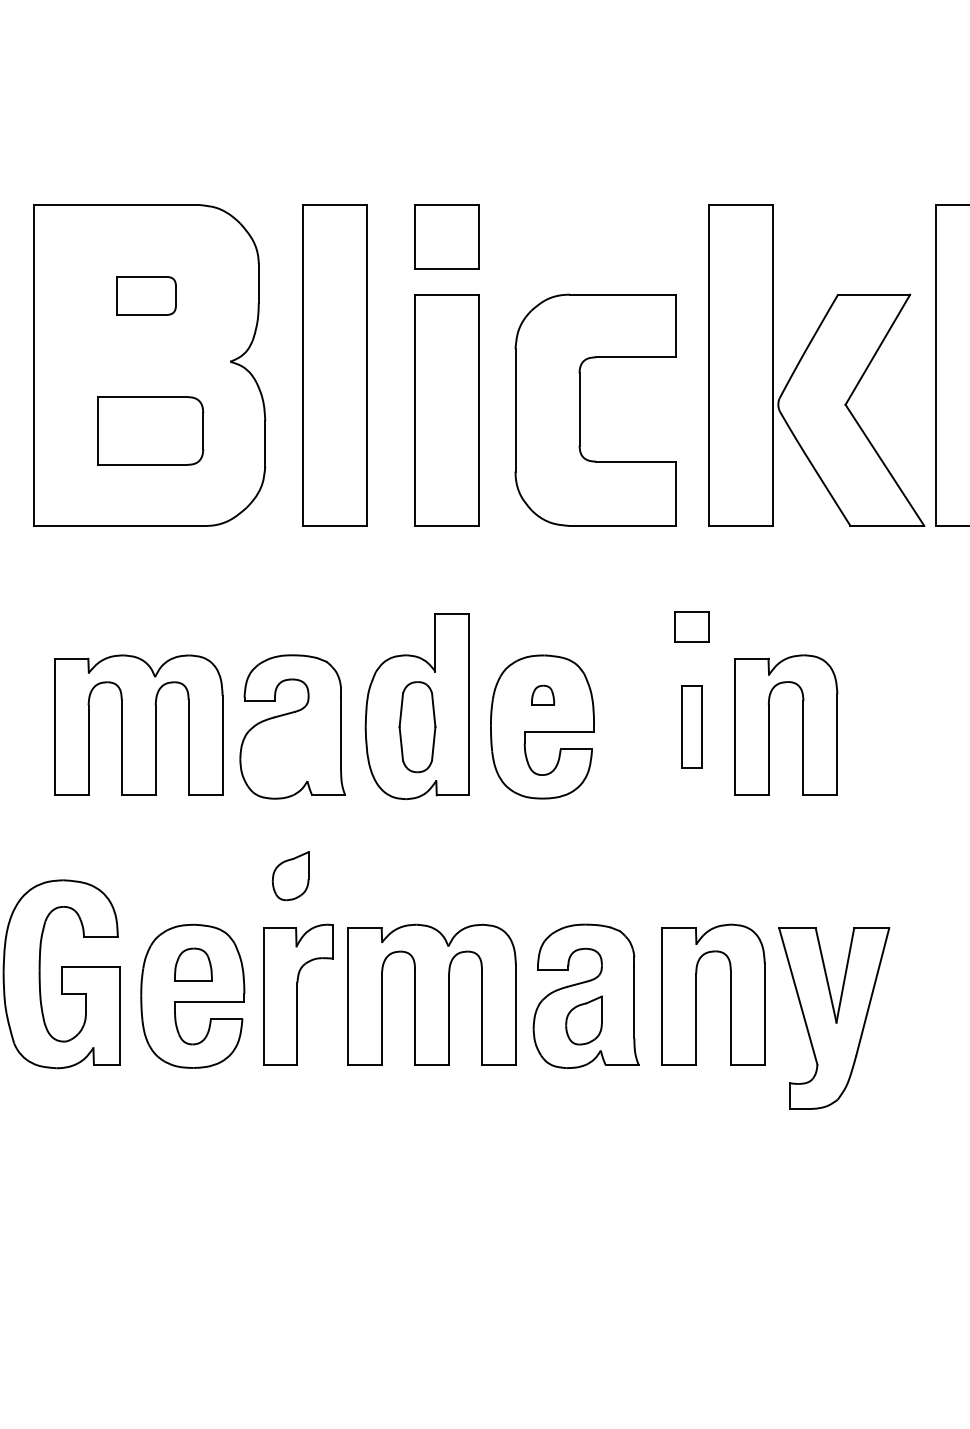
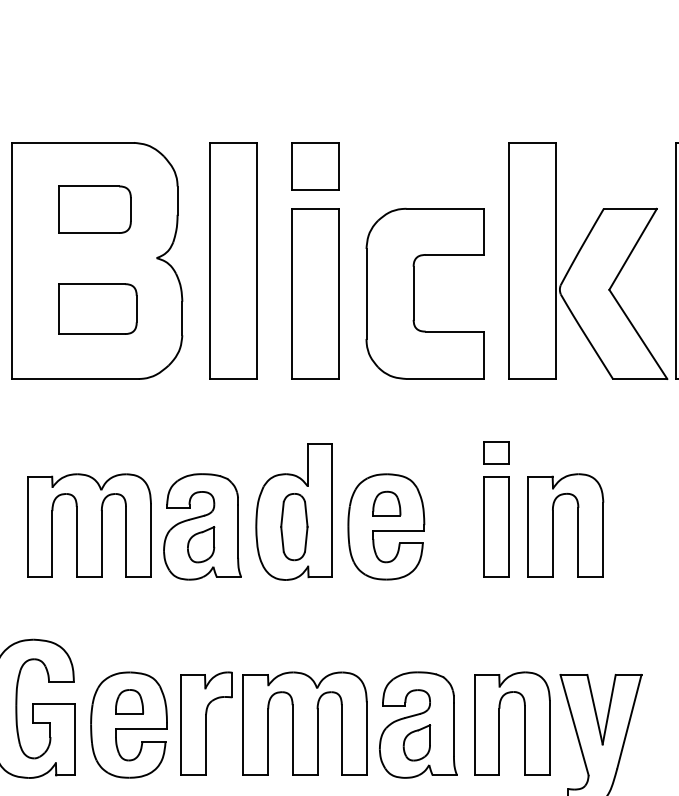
part: (146, 295) -> (94, 209), size x1.67
part: (542, 695) -> (386, 503), size x1.67
part: (691, 726) -> (495, 526), size x1.67
part: (290, 876) -> (200, 544), moved

